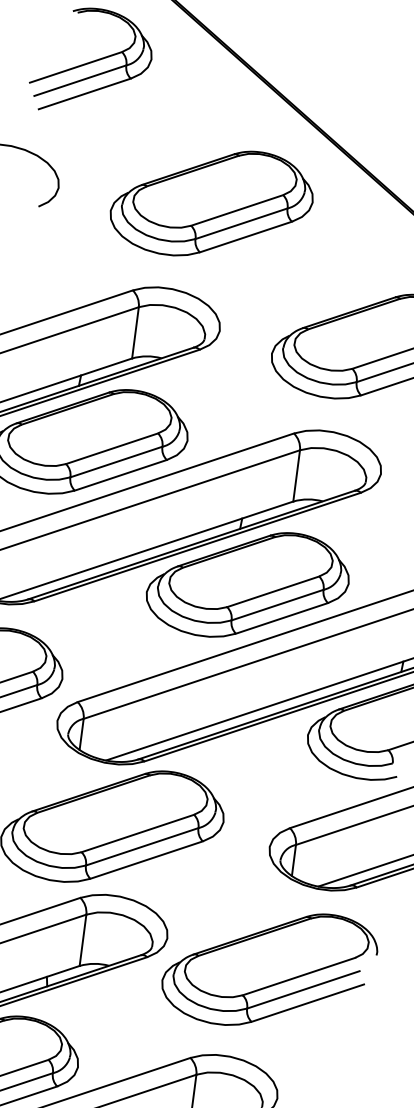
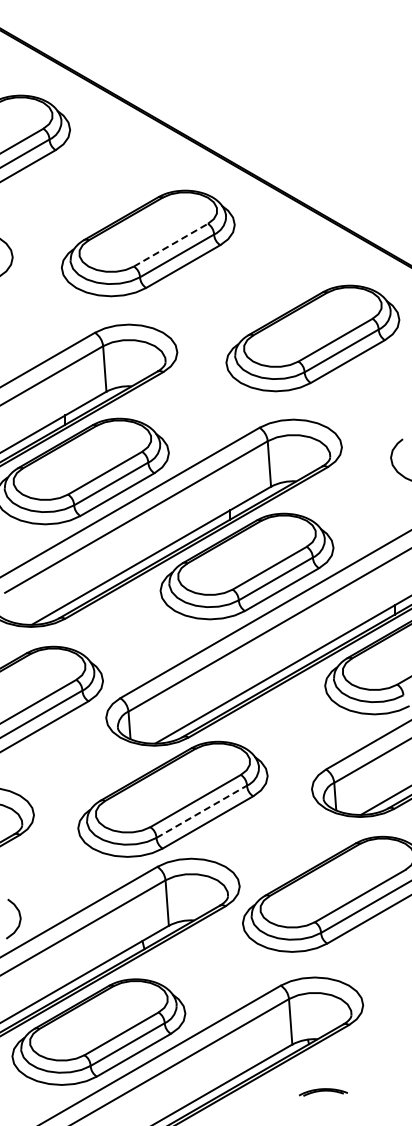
line: (236, 210) -> (170, 245), solid -> dashed
line: (143, 846) -> (202, 811), solid -> dashed

